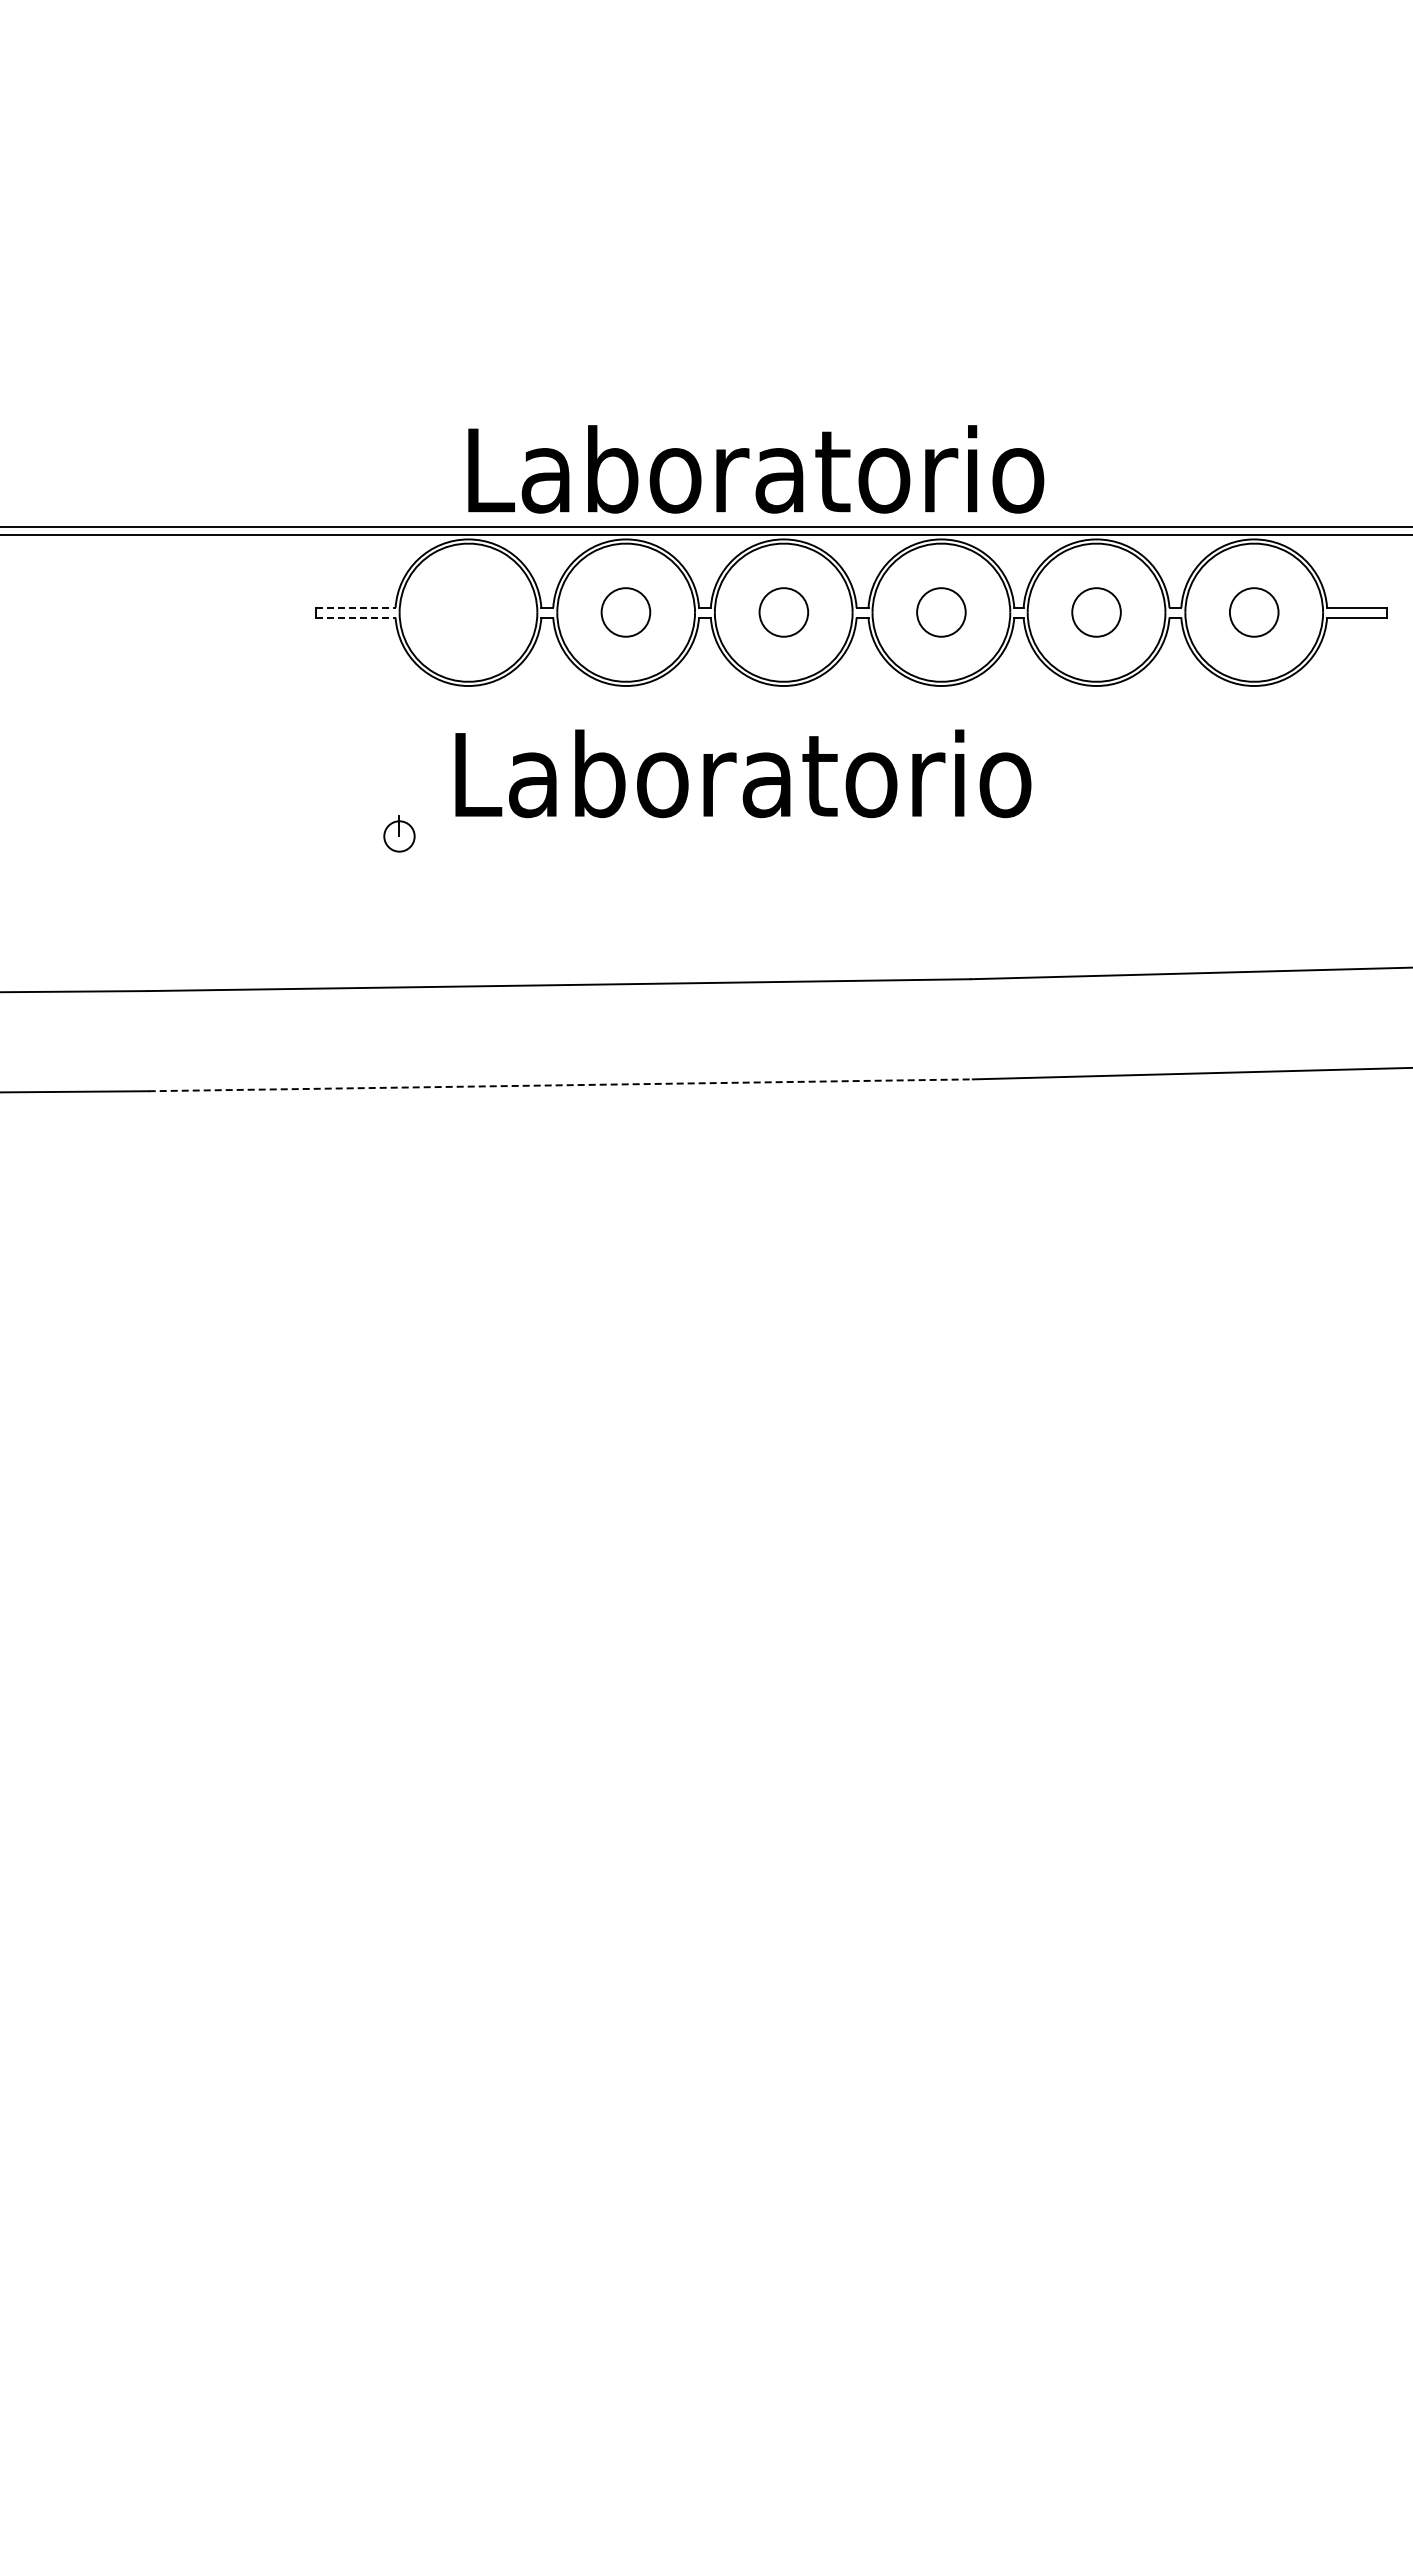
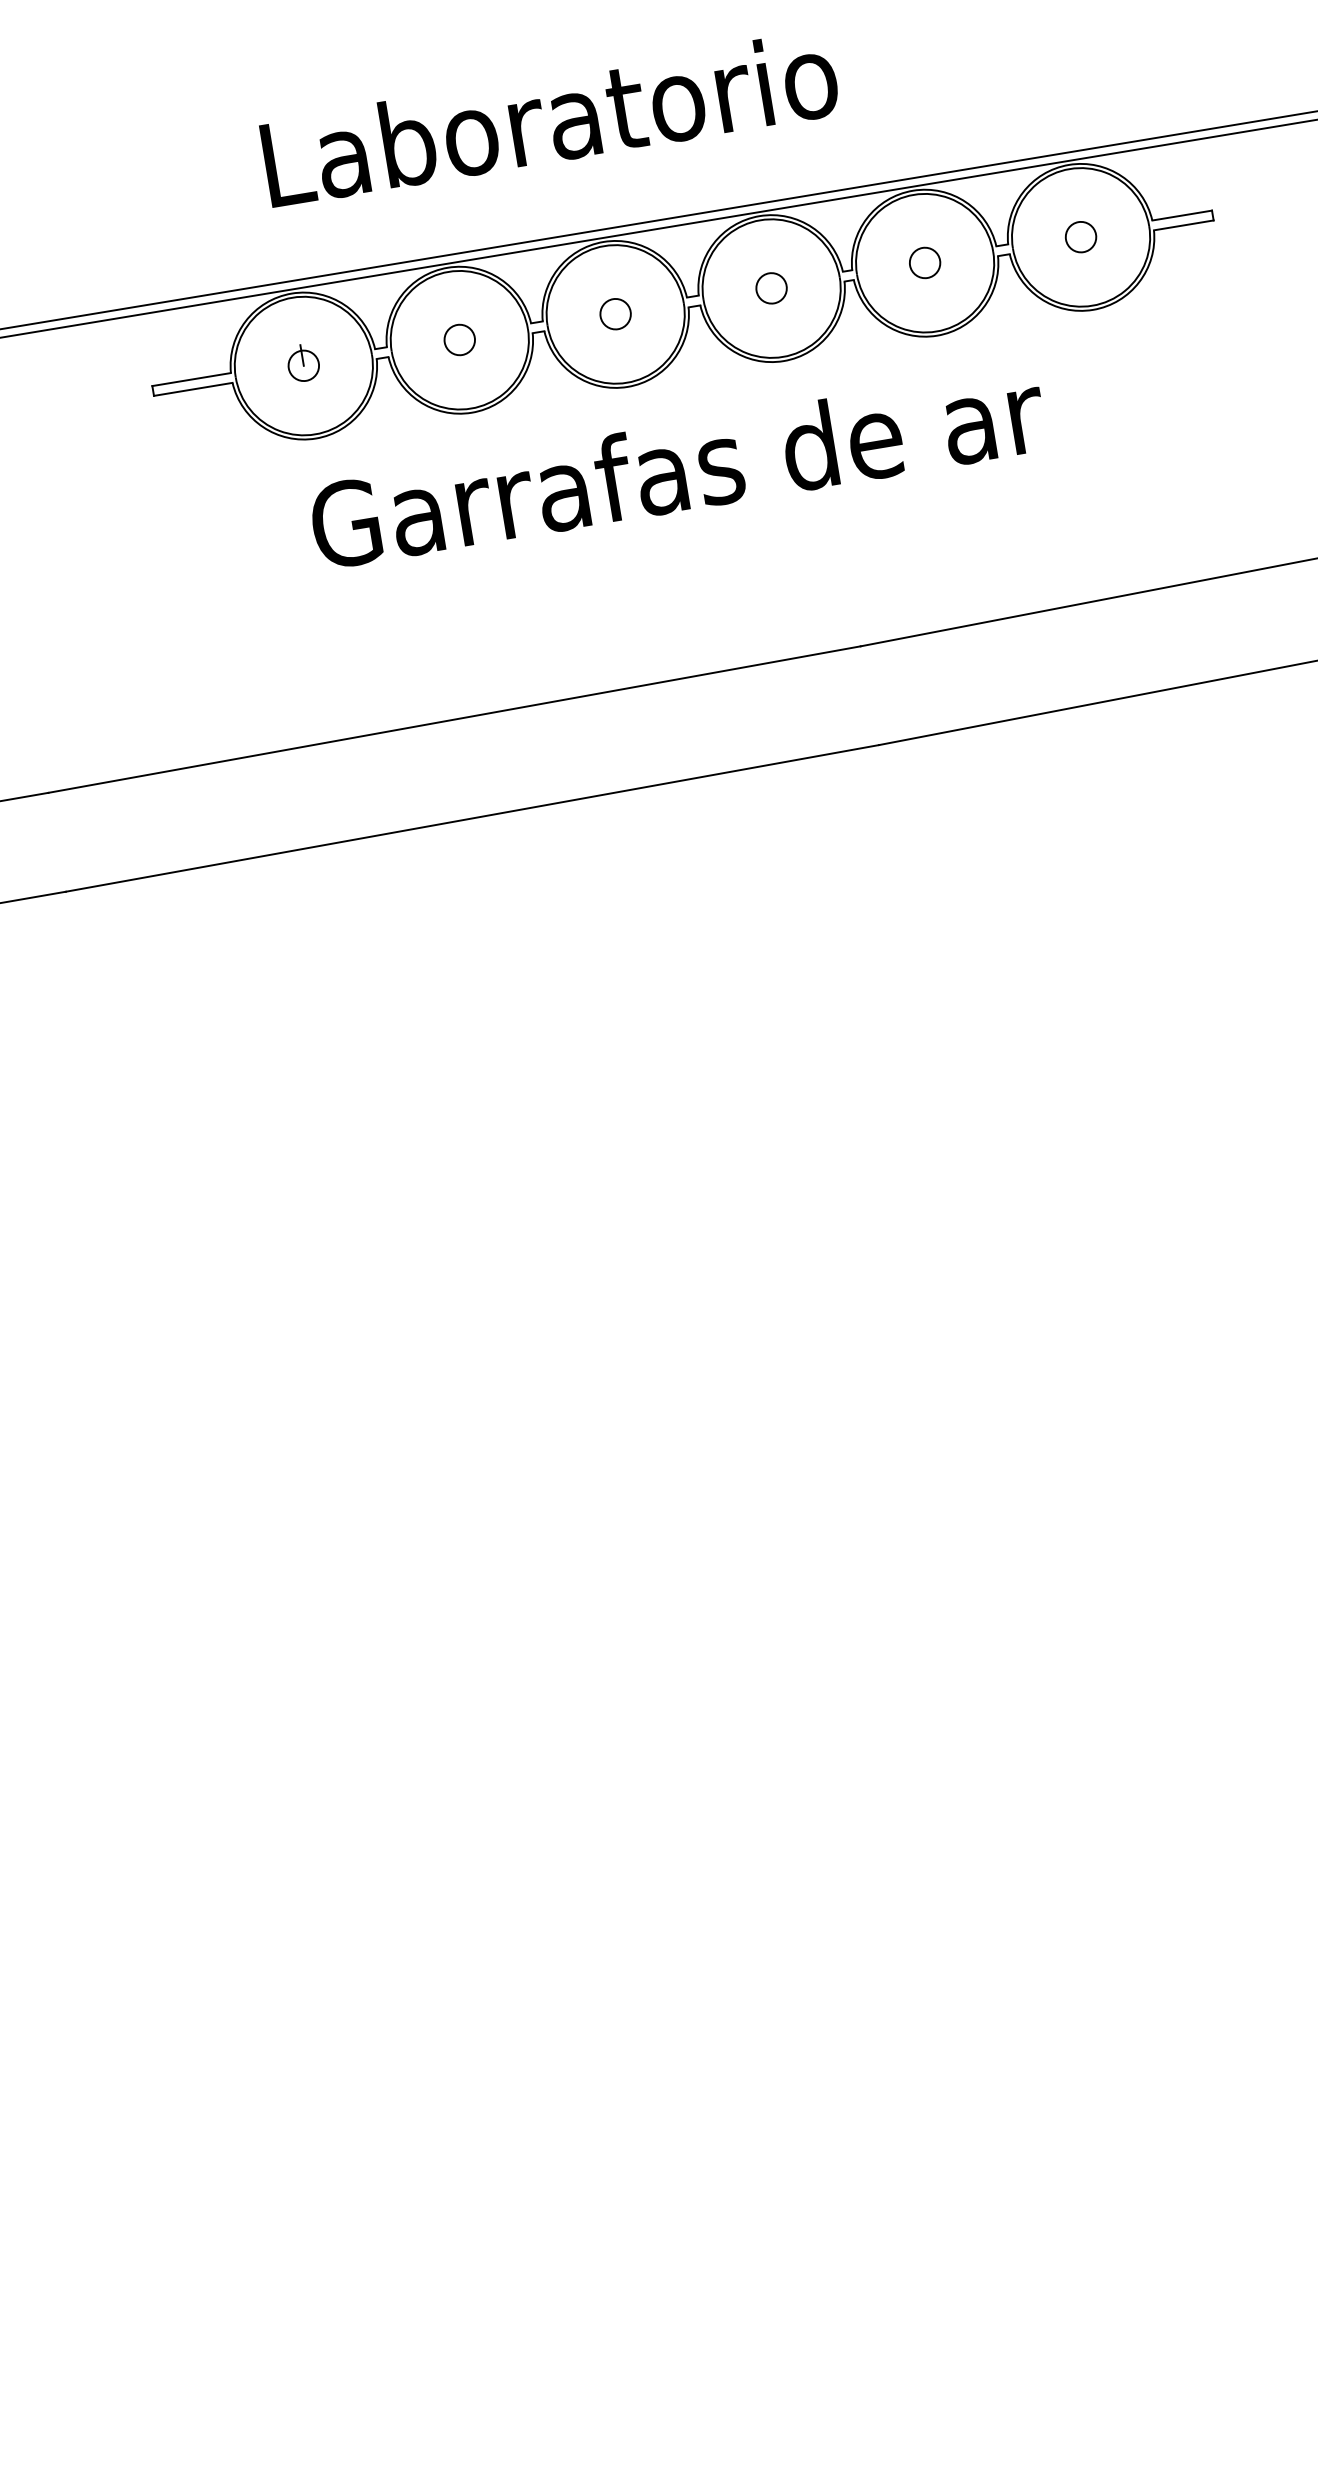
text: (756, 469) -> (550, 118), moved
line: (355, 607) -> (191, 379), dashed -> solid
circle: (626, 612) -> (460, 339), size x0.62
circle: (783, 612) -> (615, 314), size x0.62
circle: (941, 612) -> (771, 288), size x0.62
circle: (1096, 612) -> (925, 263), size x0.62
circle: (1254, 612) -> (1081, 237), size x0.62
line: (355, 617) -> (192, 389), dashed -> solid
text: (819, 773) -> (677, 467), Laboratorio -> Garrafas de ar
part: (399, 833) -> (303, 362), moved
line: (561, 1085) -> (473, 818), dashed -> solid

